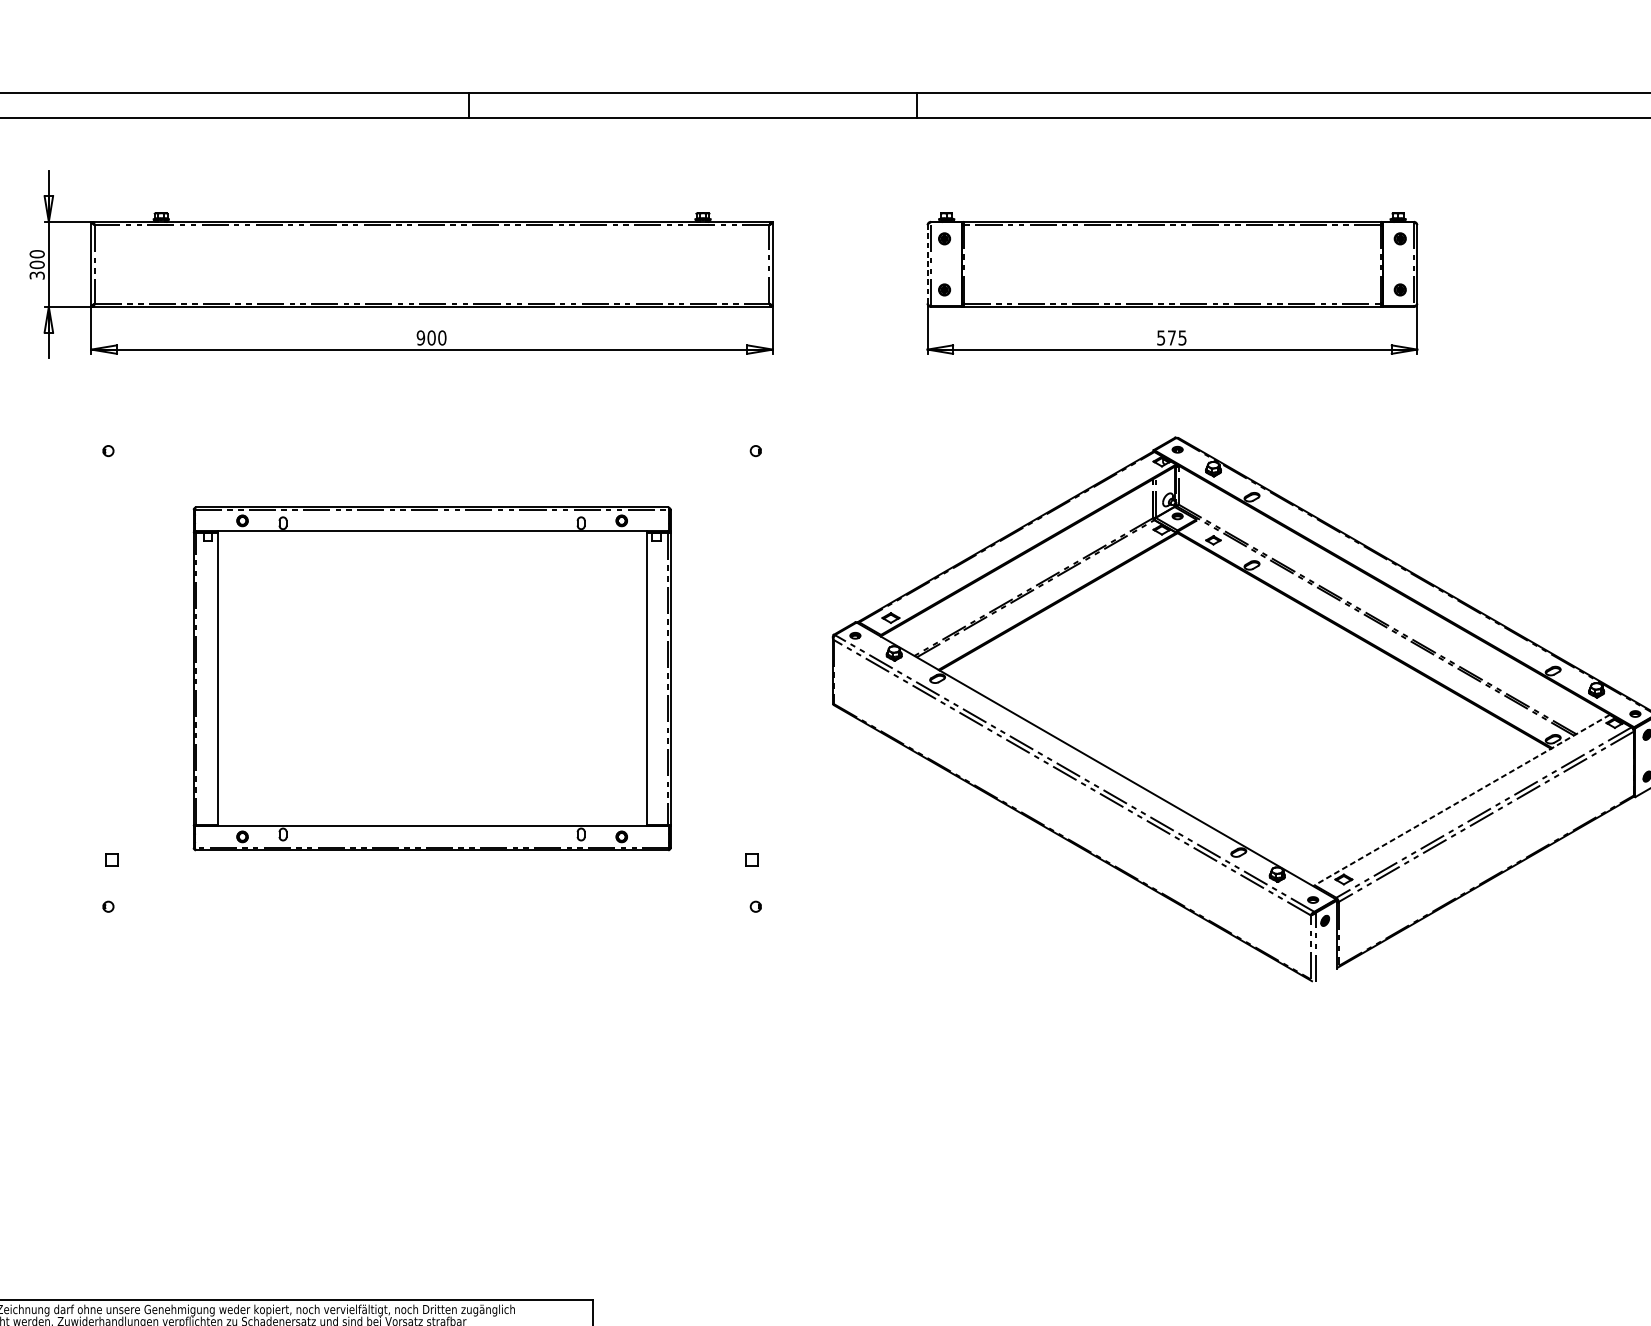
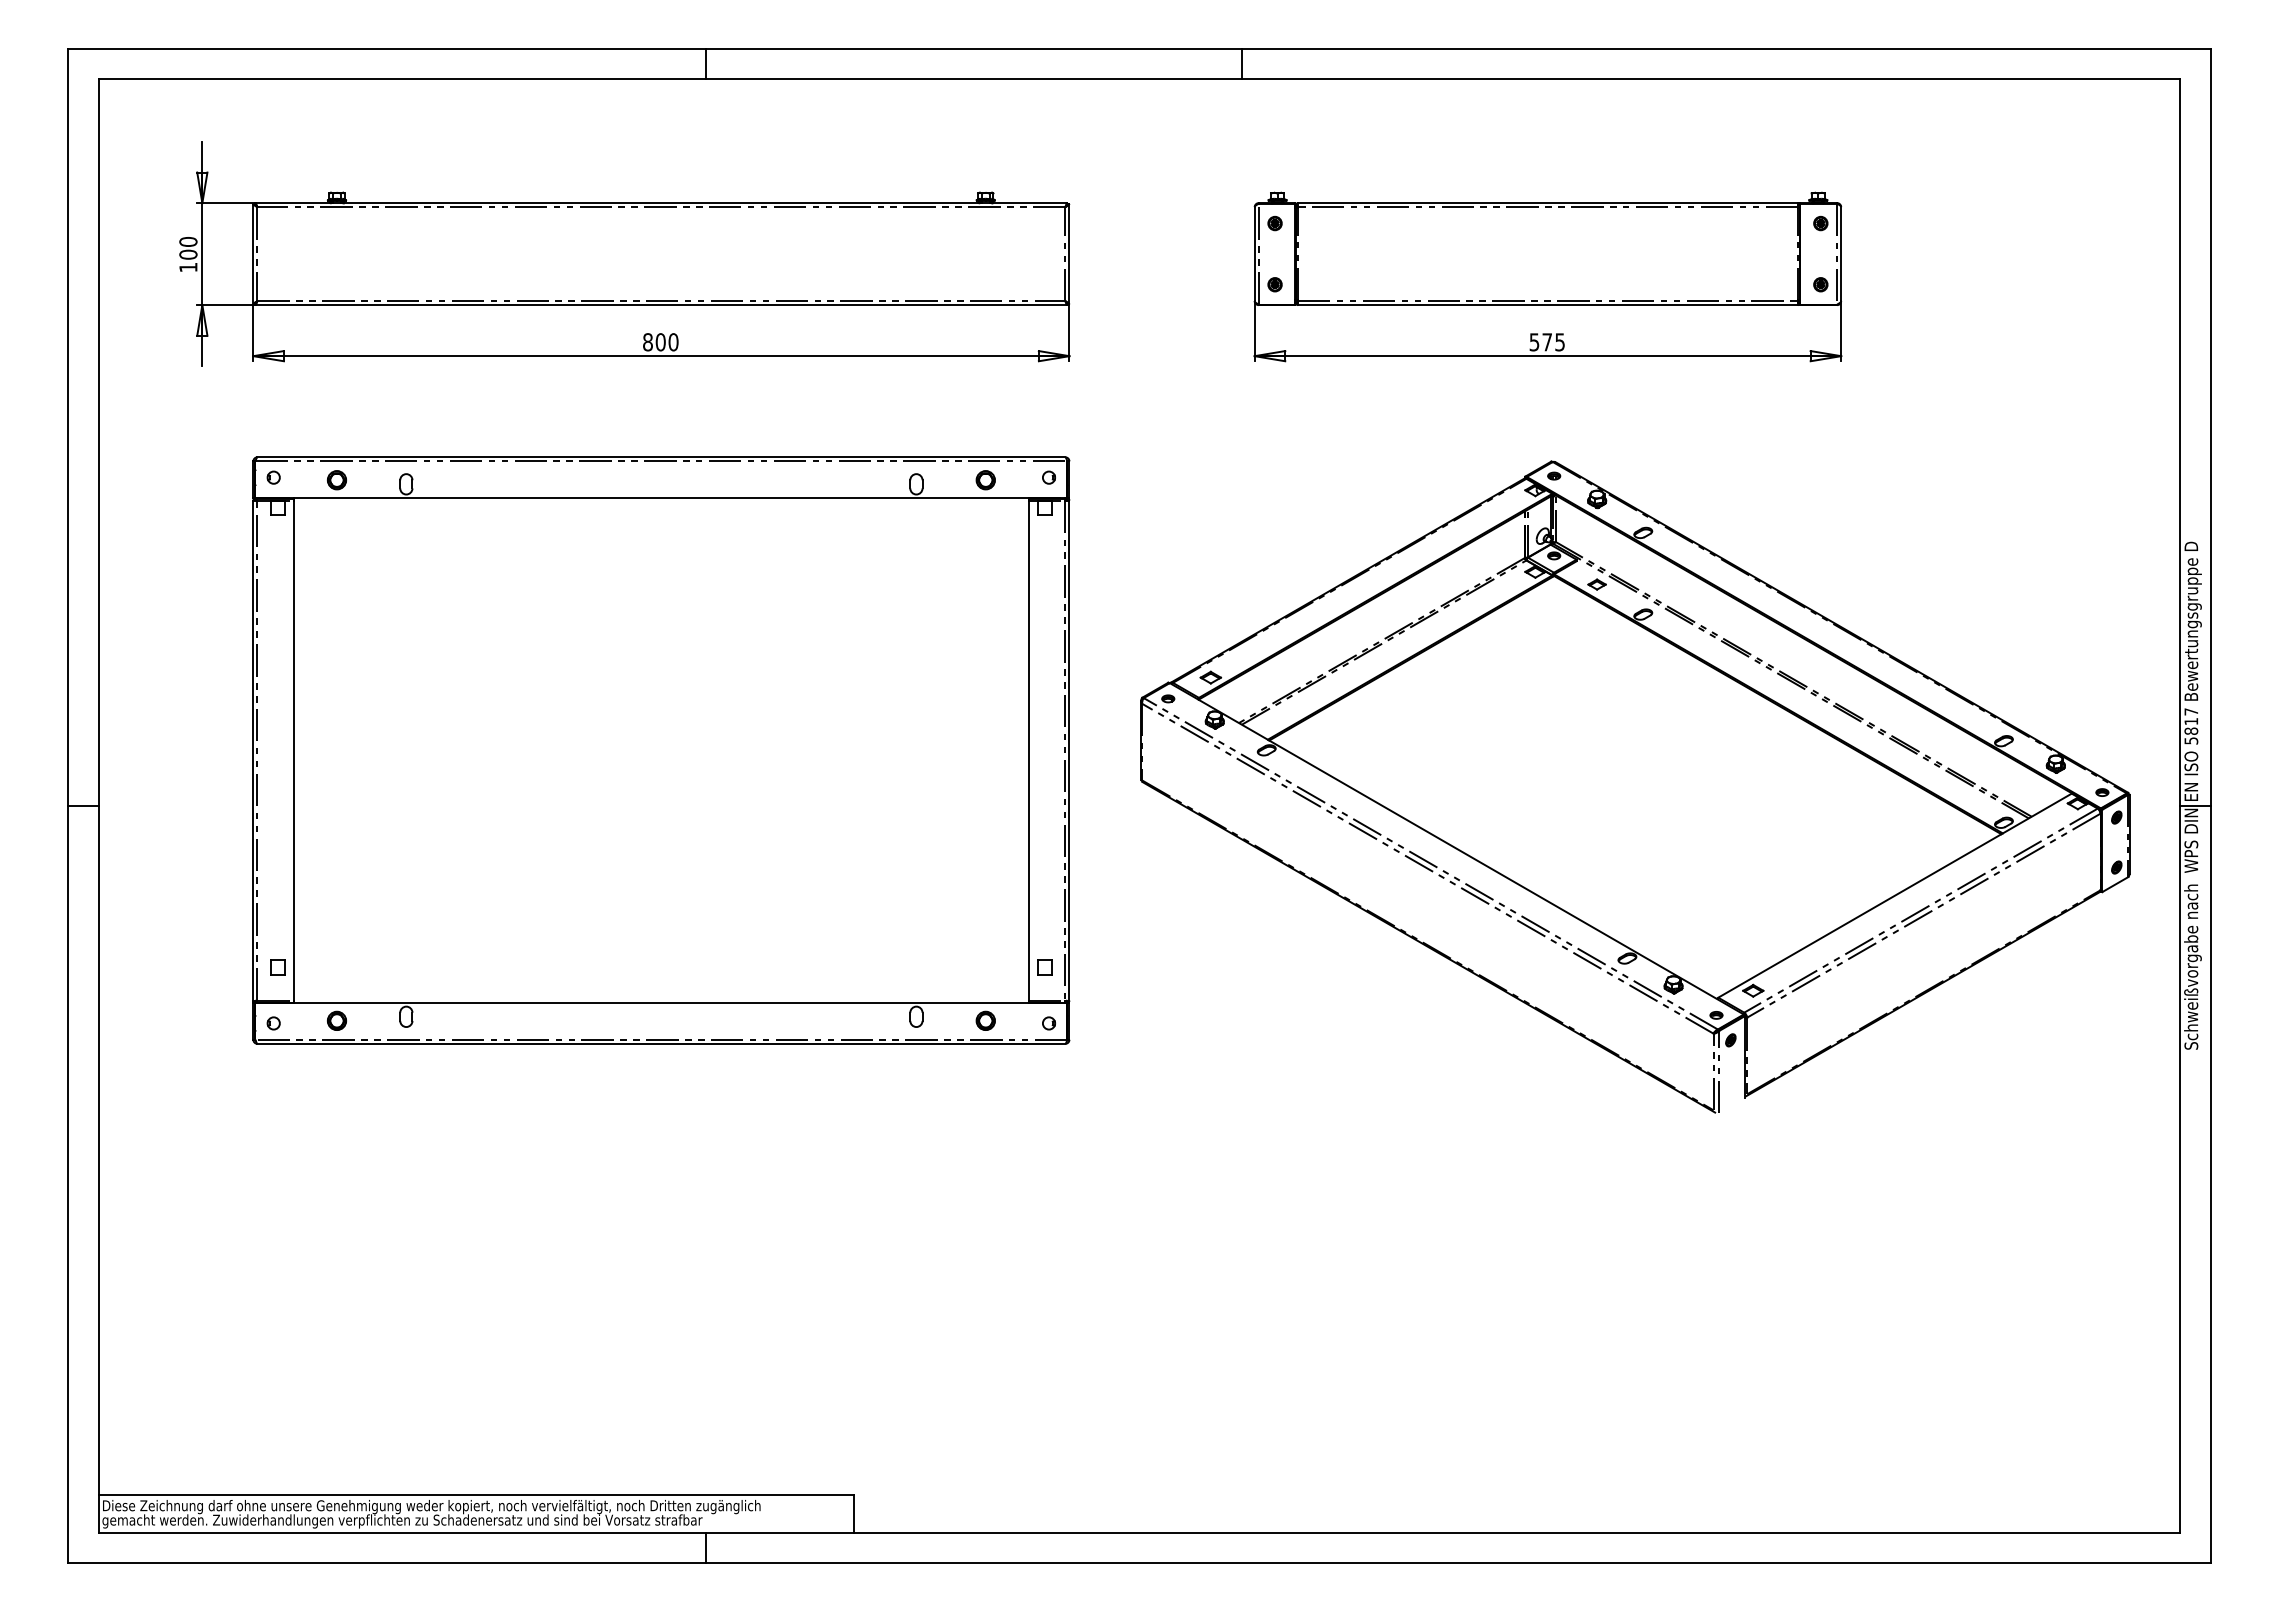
line: (927, 264) -> (1254, 254), dashed -> solid
text: (37, 275) -> (188, 267), 300 -> 100
text: (420, 338) -> (647, 342), 900 -> 800
part: (432, 678) -> (661, 750), size x1.43
line: (1461, 799) -> (1894, 895), dashed -> solid

